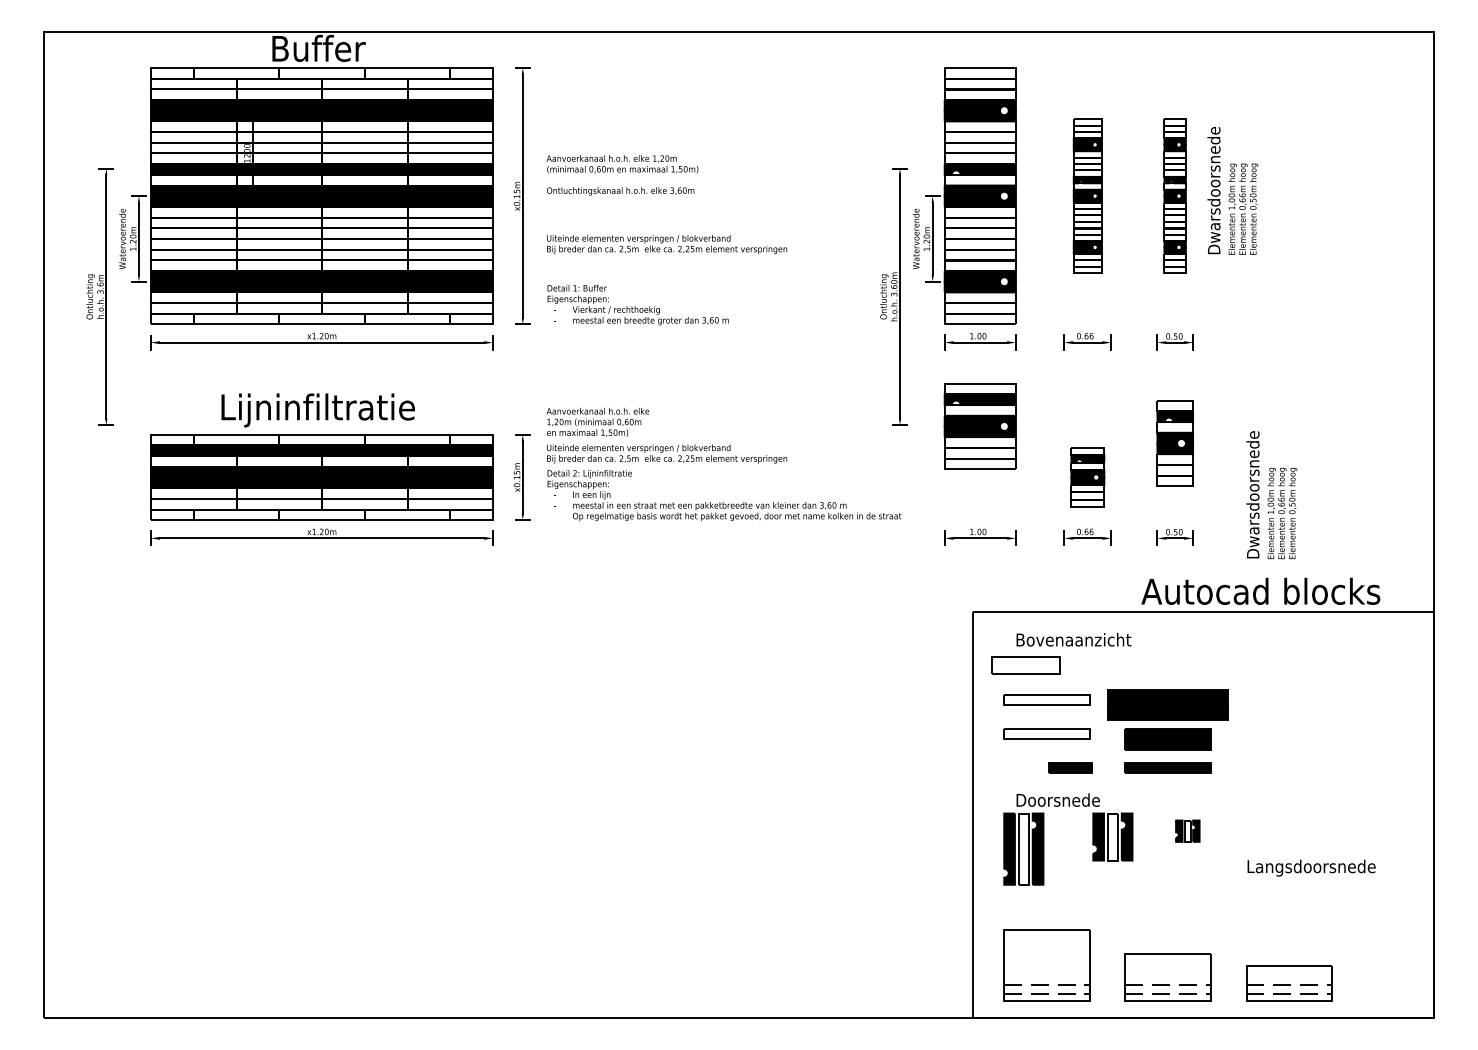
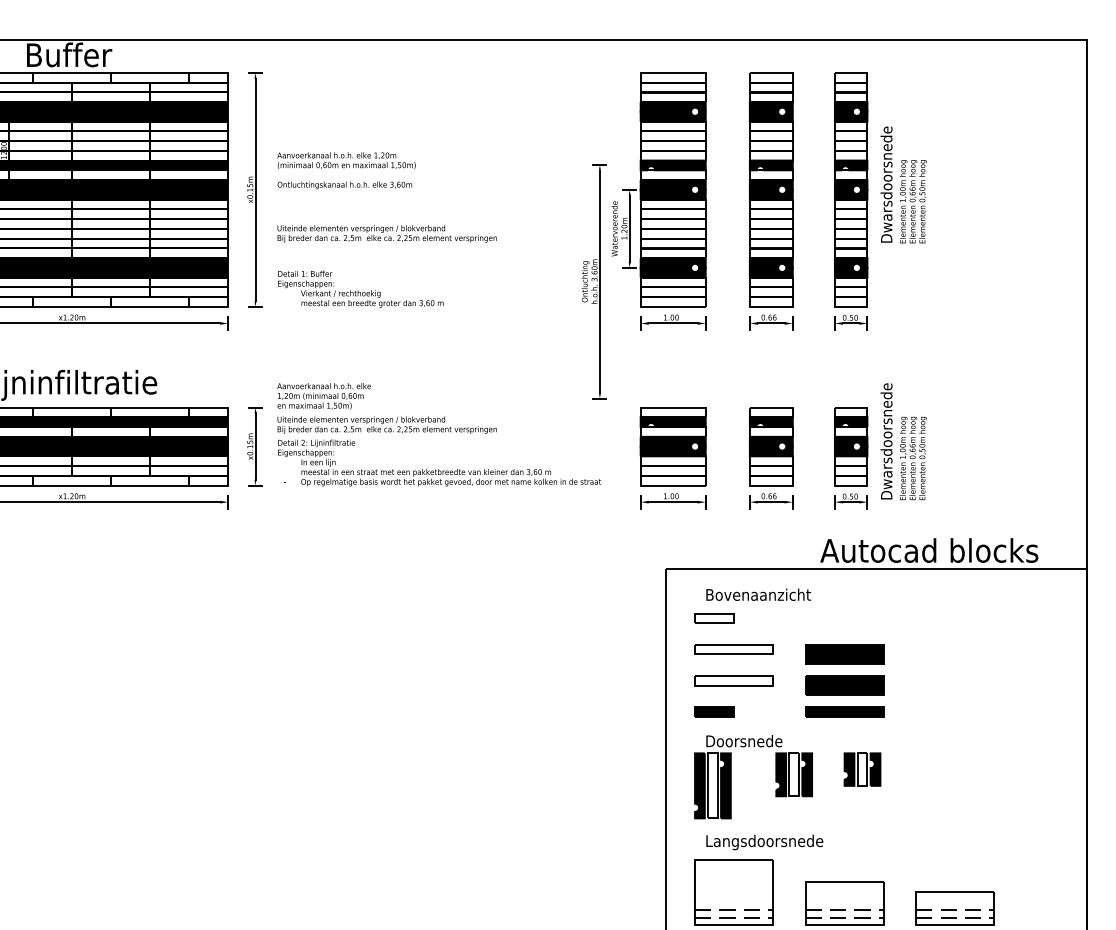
part: (1087, 195) -> (771, 189), size x1.67
part: (1174, 195) -> (850, 189), size x1.67
part: (979, 426) -> (672, 446), moved
part: (1174, 443) -> (850, 446), moved
part: (1087, 477) -> (771, 446), size x1.43
text: (1271, 495) -> (903, 442), moved
part: (1025, 665) -> (714, 618), size x0.62
part: (1167, 705) -> (844, 654), size x0.71
part: (1070, 767) -> (714, 711), moved
part: (1187, 830) -> (862, 768), size x1.67
text: (1311, 867) -> (764, 841), moved

